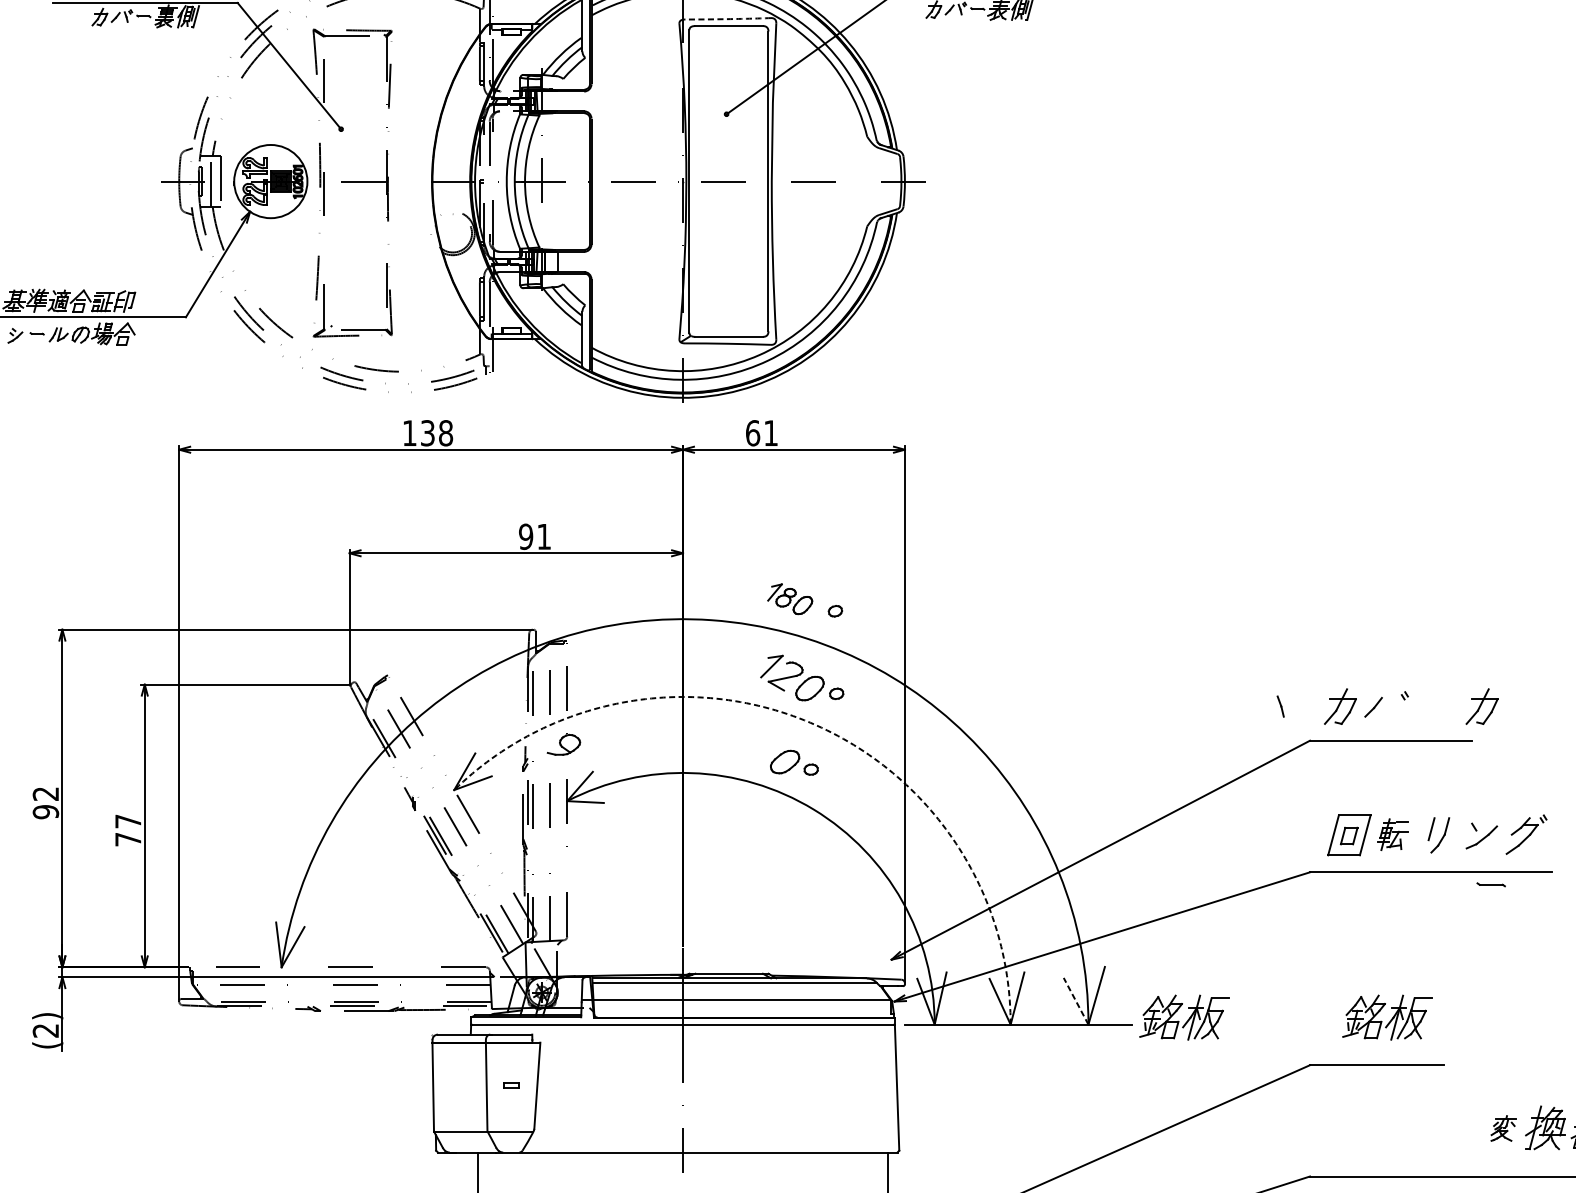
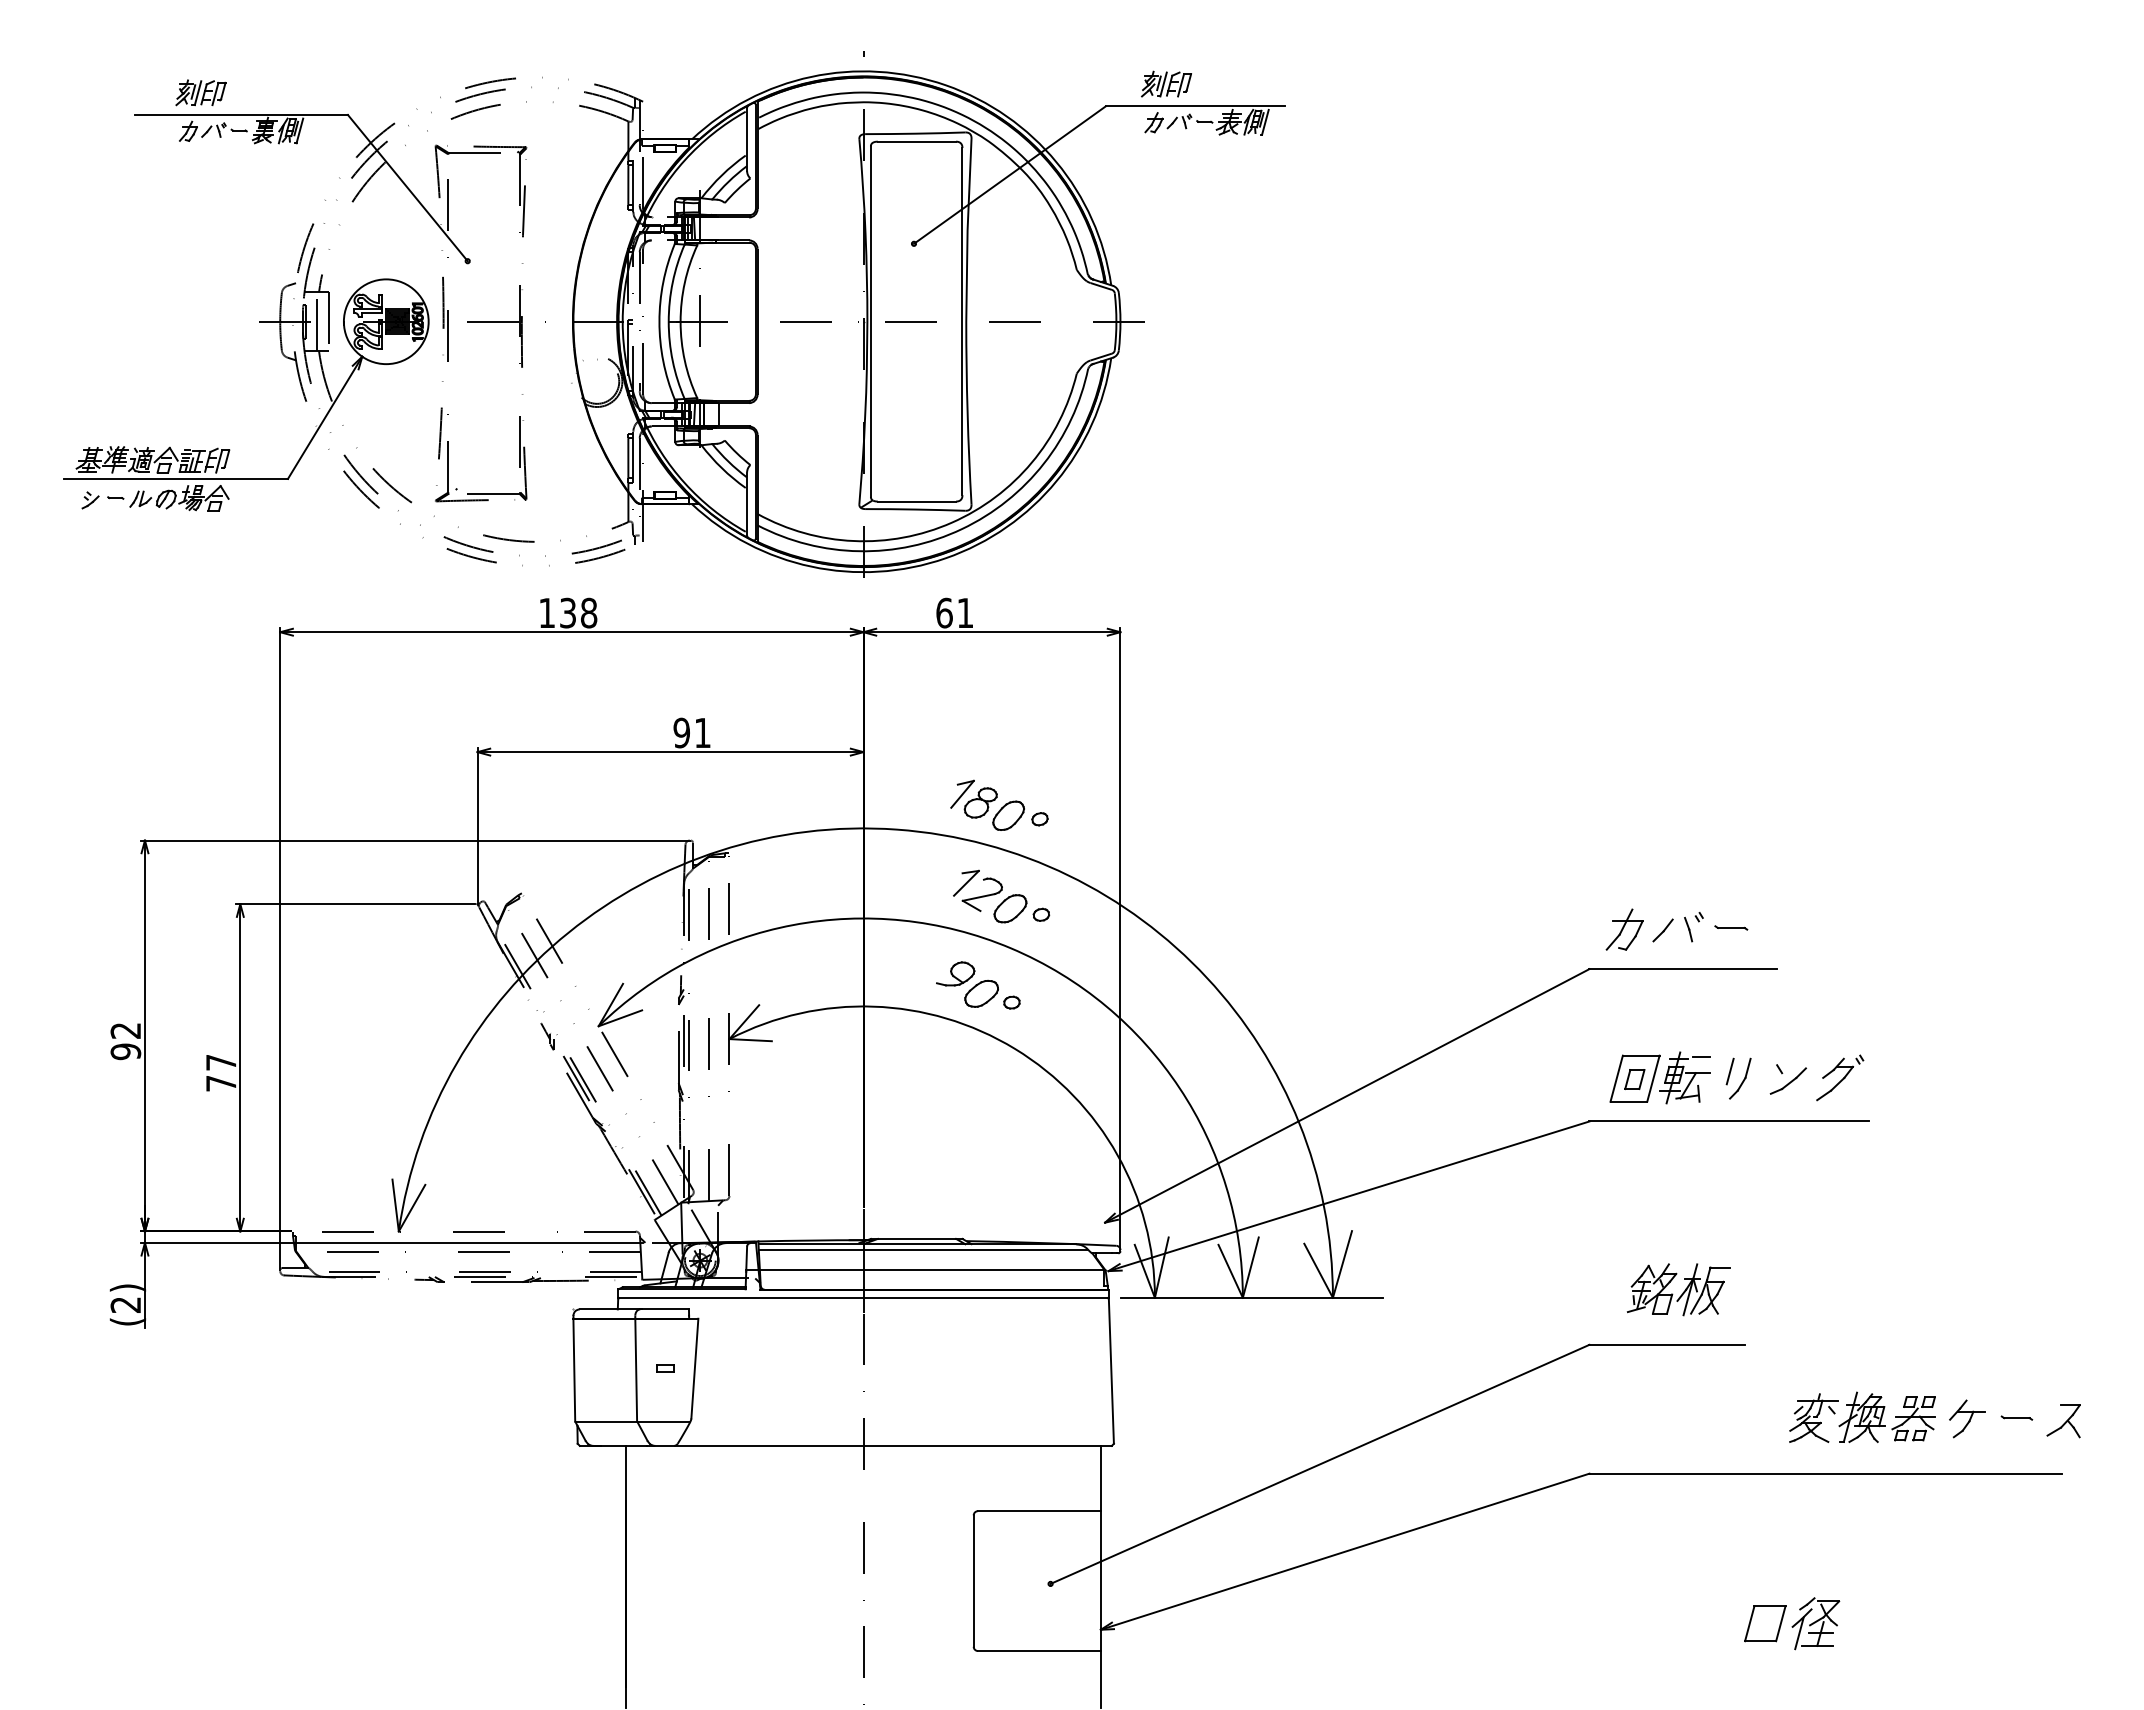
line: (728, 18) -> (916, 133), dashed -> solid
part: (790, 598) -> (987, 804), size x1.43
line: (1280, 706) -> (1688, 929), moved
part: (1481, 706) -> (1788, 929), removed
arc: (809, 722) -> (1010, 948), dashed -> solid
part: (563, 744) -> (955, 973), moved
part: (1392, 834) -> (1684, 1077), size x1.43
part: (1491, 884) -> (1731, 927), moved
line: (1075, 1001) -> (1318, 1270), dashed -> solid
part: (1183, 1017) -> (1443, 1289), removed
part: (1503, 1127) -> (1813, 1417), size x1.67

